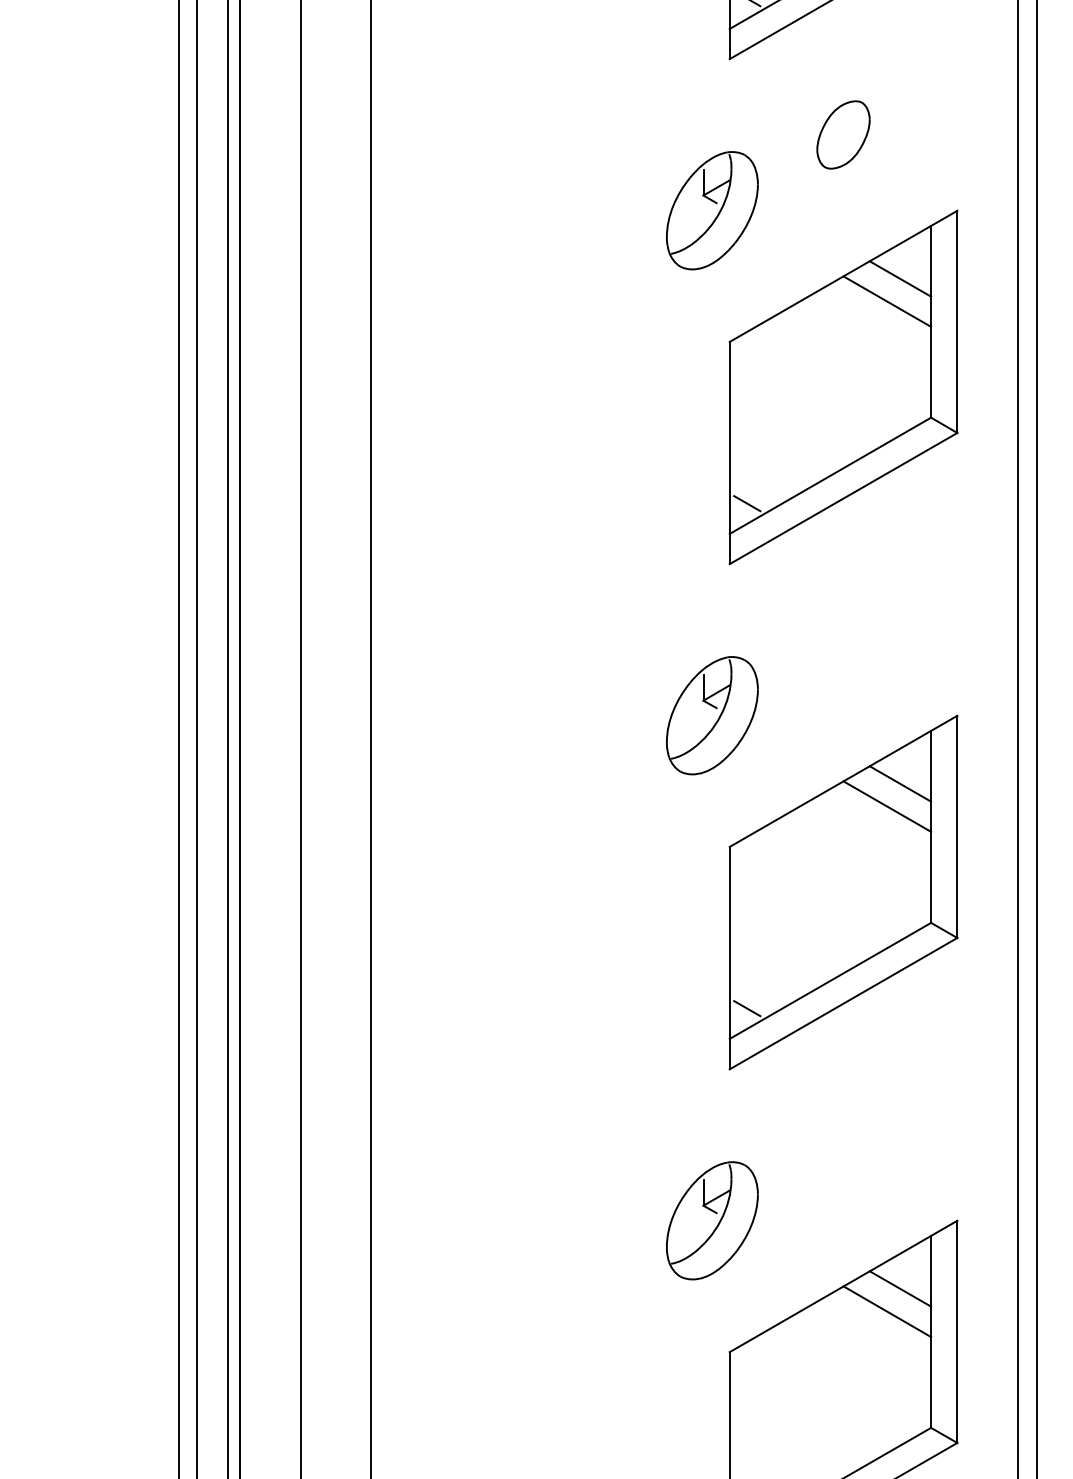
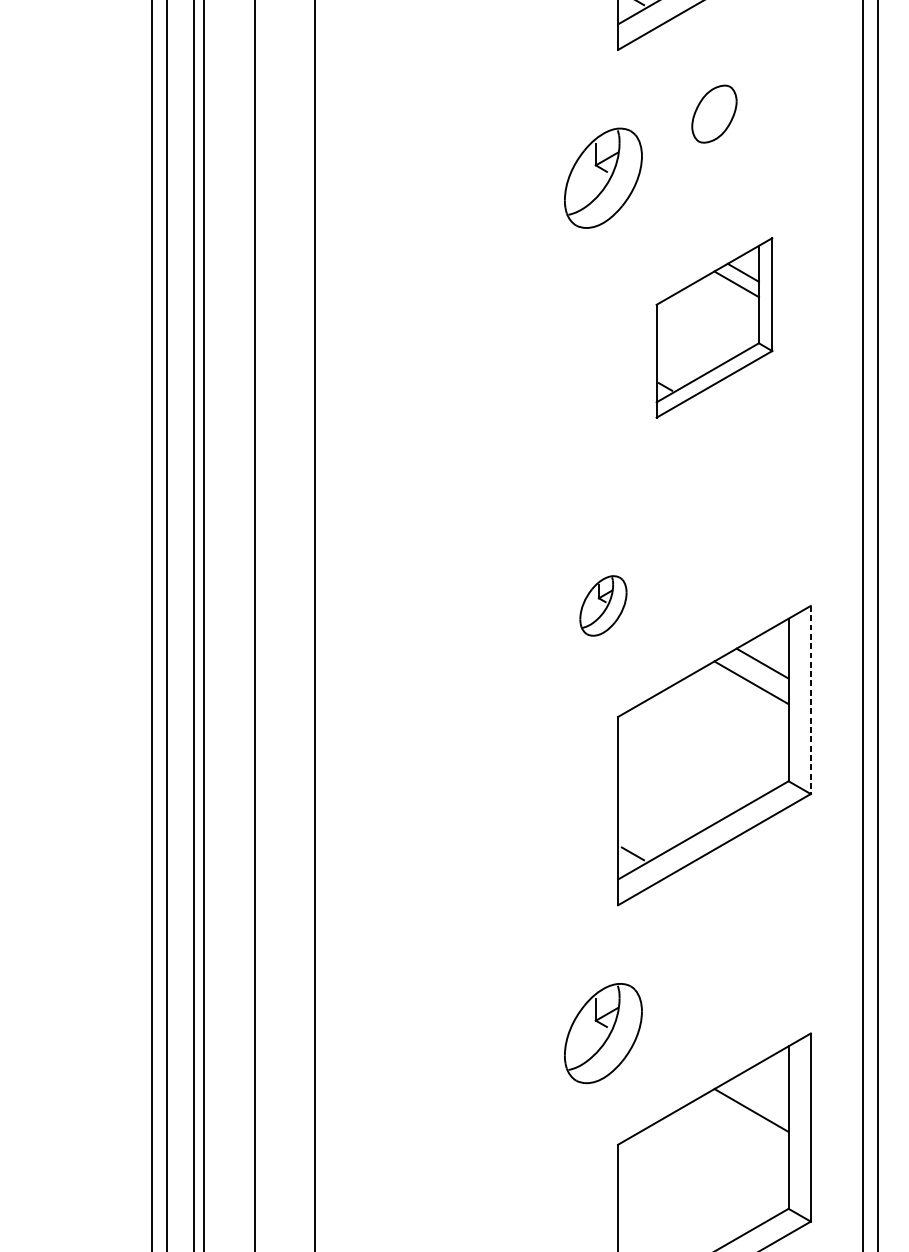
part: (843, 387) -> (714, 327), size x0.6
part: (712, 715) -> (603, 605), size x0.6
line: (957, 827) -> (810, 700), solid -> dashed
line: (900, 1288) -> (762, 1090), removed

